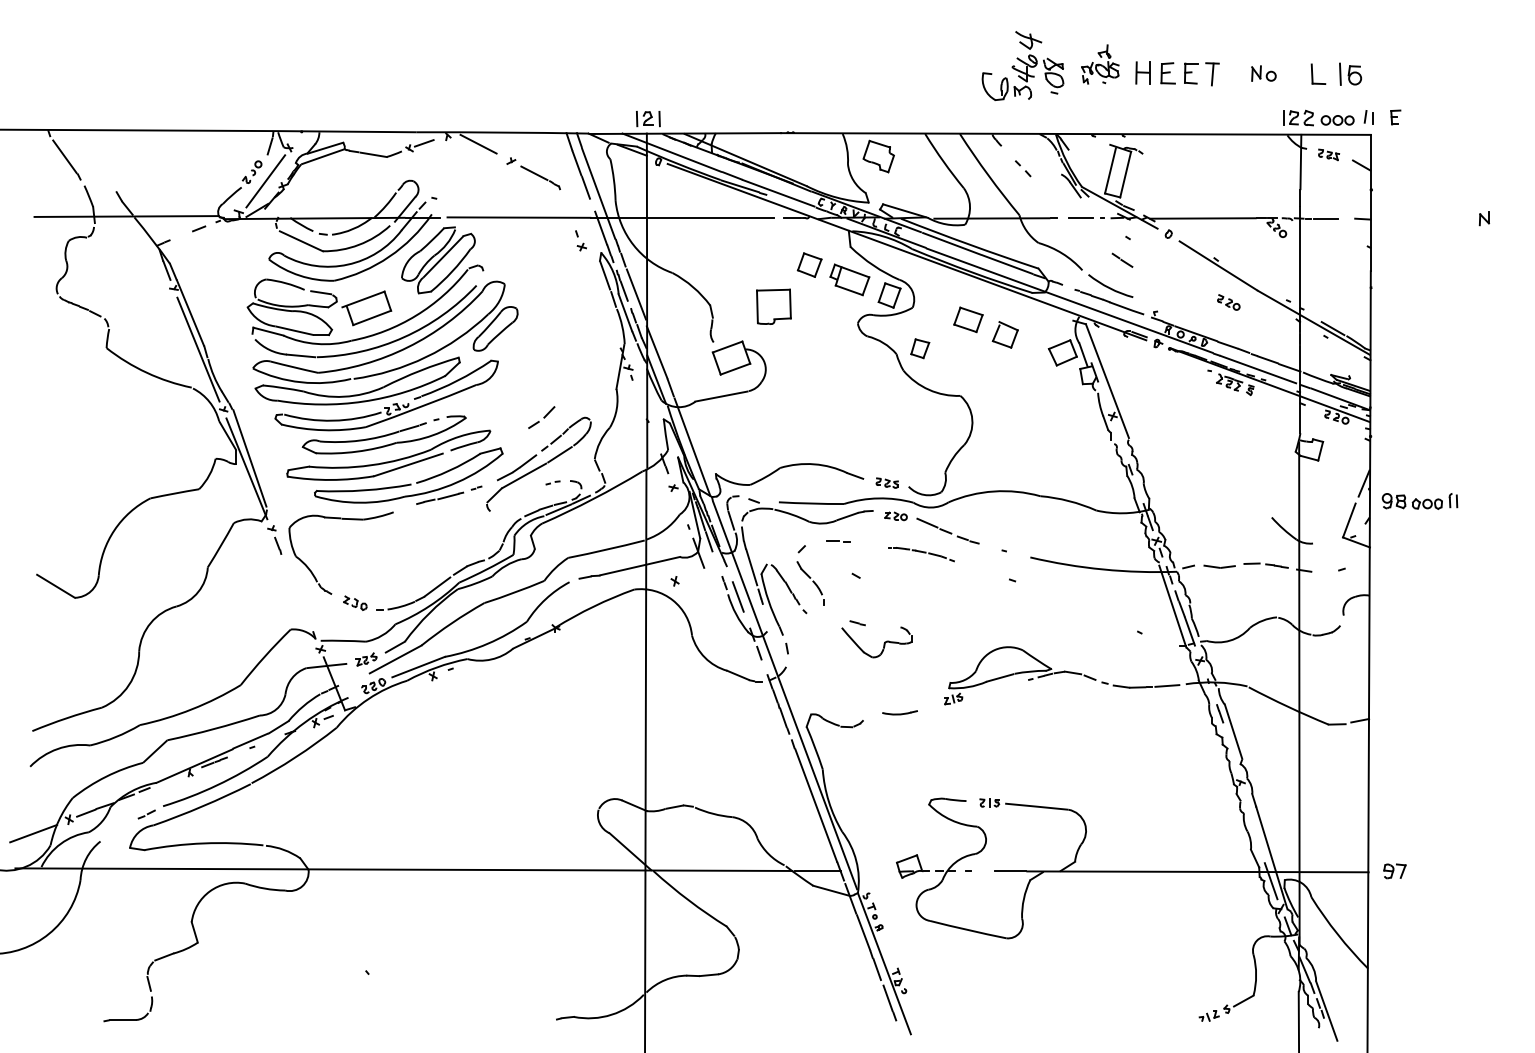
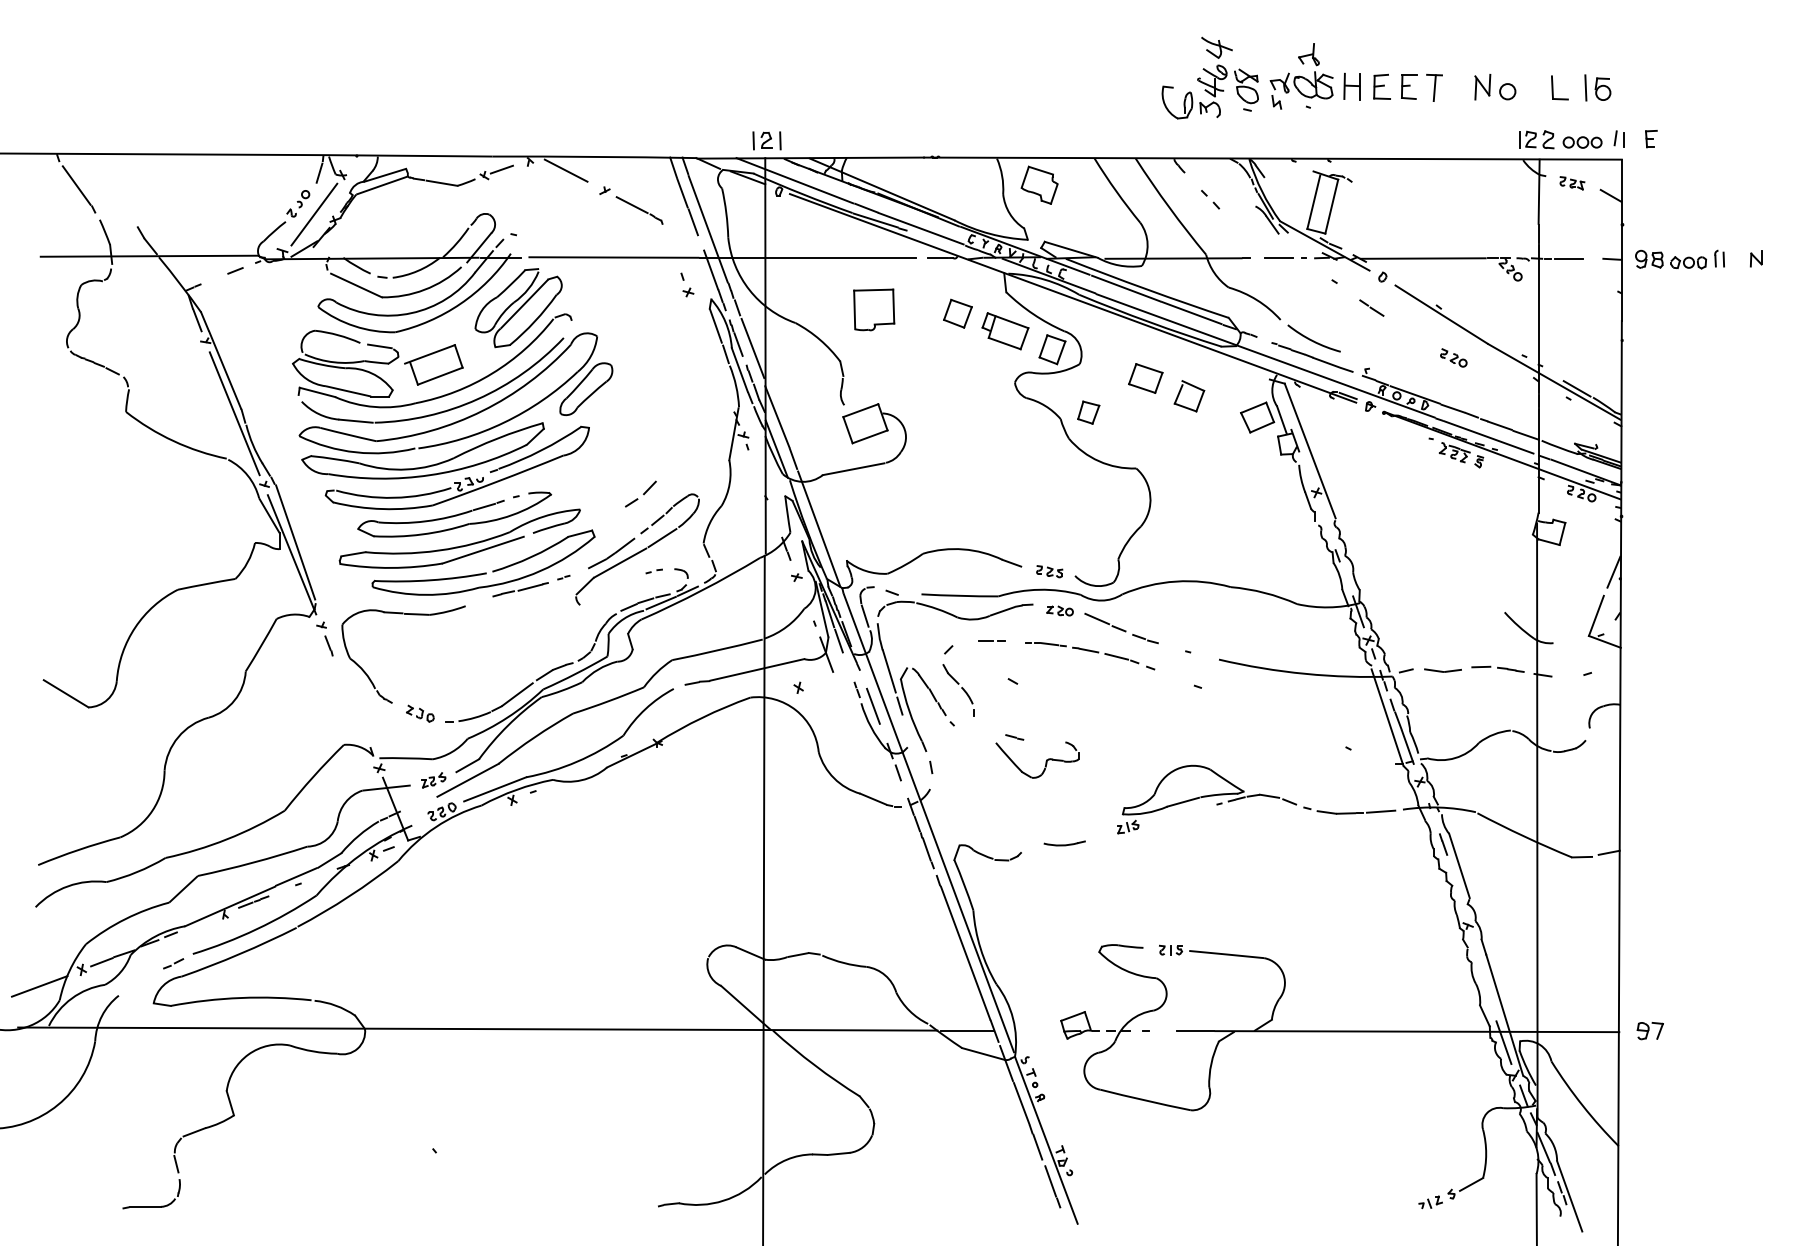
part: (1100, 64) -> (1302, 76), size x1.43
part: (1263, 73) -> (1494, 87), size x1.43
line: (1122, 259) -> (1371, 307), moved
part: (773, 306) -> (873, 309), moved
part: (1419, 501) -> (1679, 259), moved
part: (921, 554) -> (1090, 656), size x1.67

